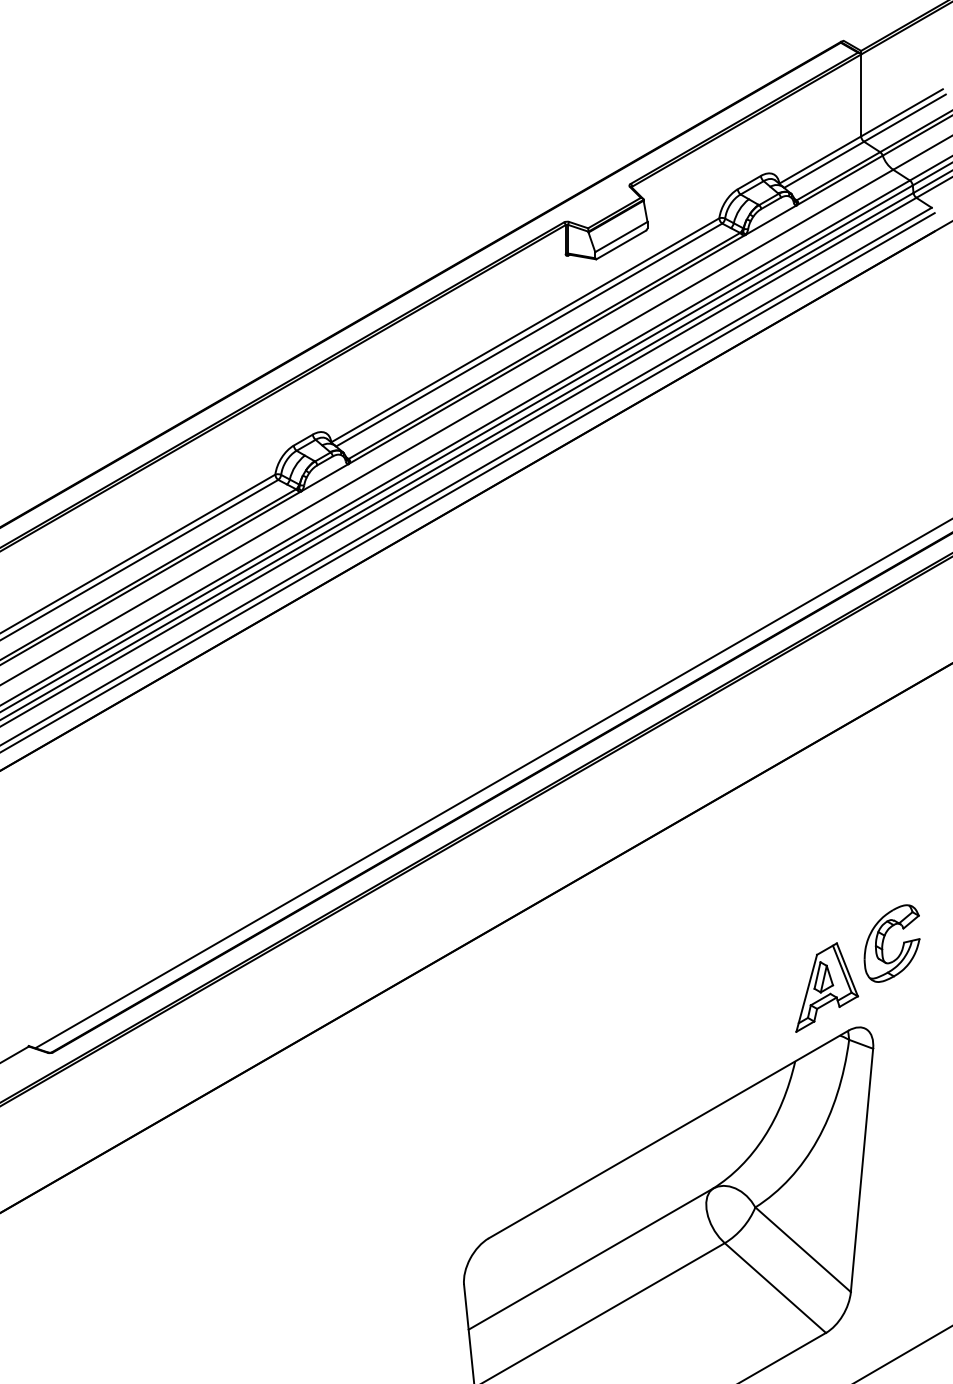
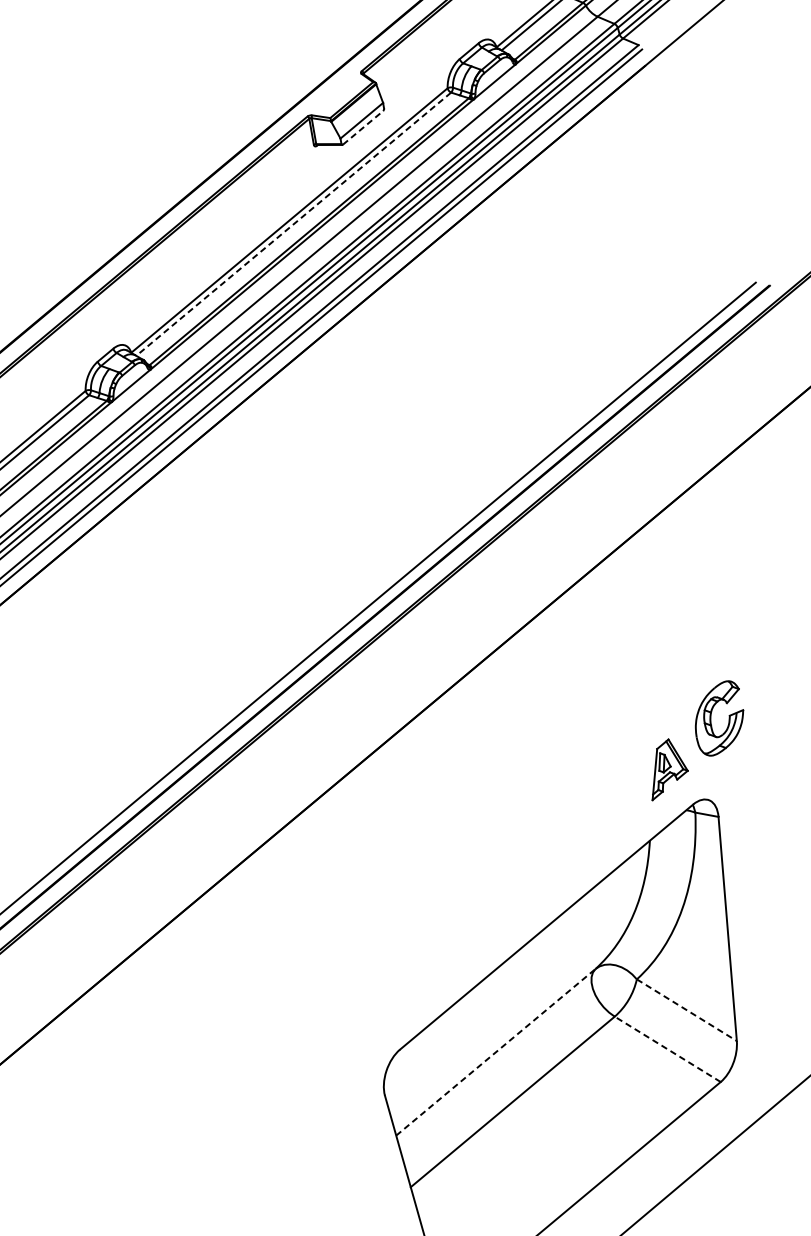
line: (621, 244) -> (363, 127), solid -> dashed
line: (529, 335) -> (294, 224), solid -> dashed
part: (827, 987) -> (667, 768), size x0.7
line: (803, 1249) -> (687, 1009), solid -> dashed
line: (591, 1258) -> (496, 1051), solid -> dashed
line: (775, 1288) -> (667, 1049), solid -> dashed

